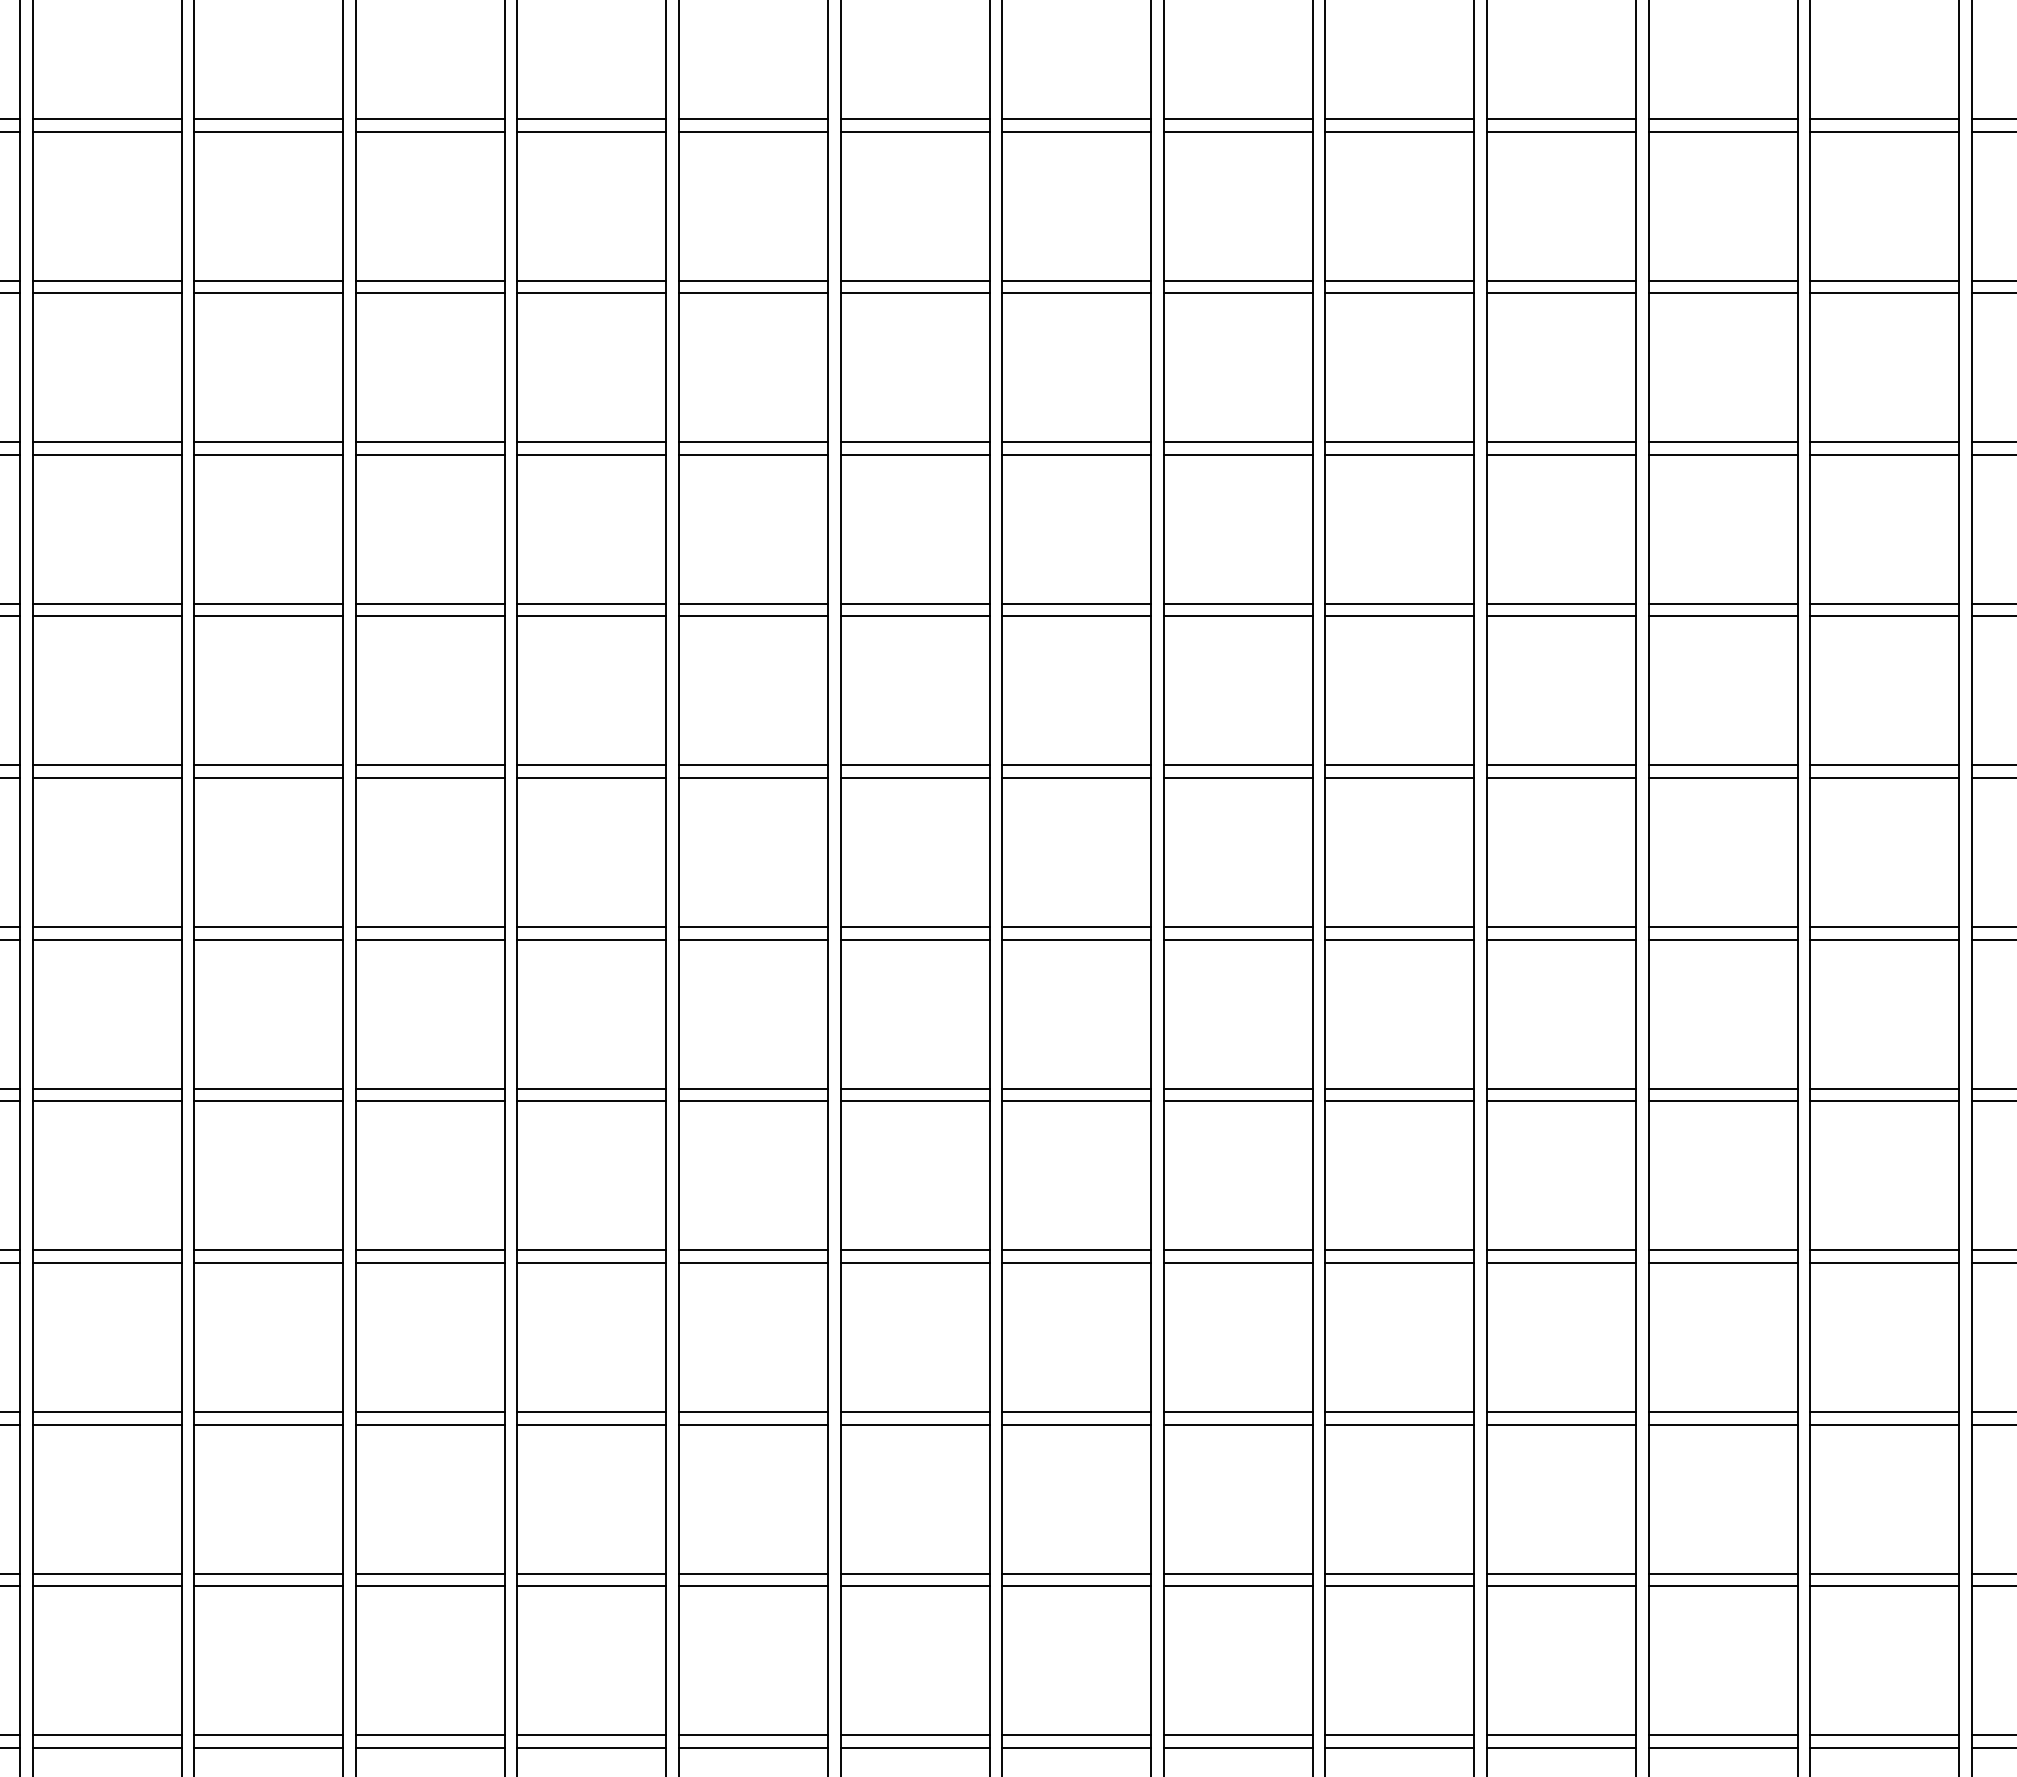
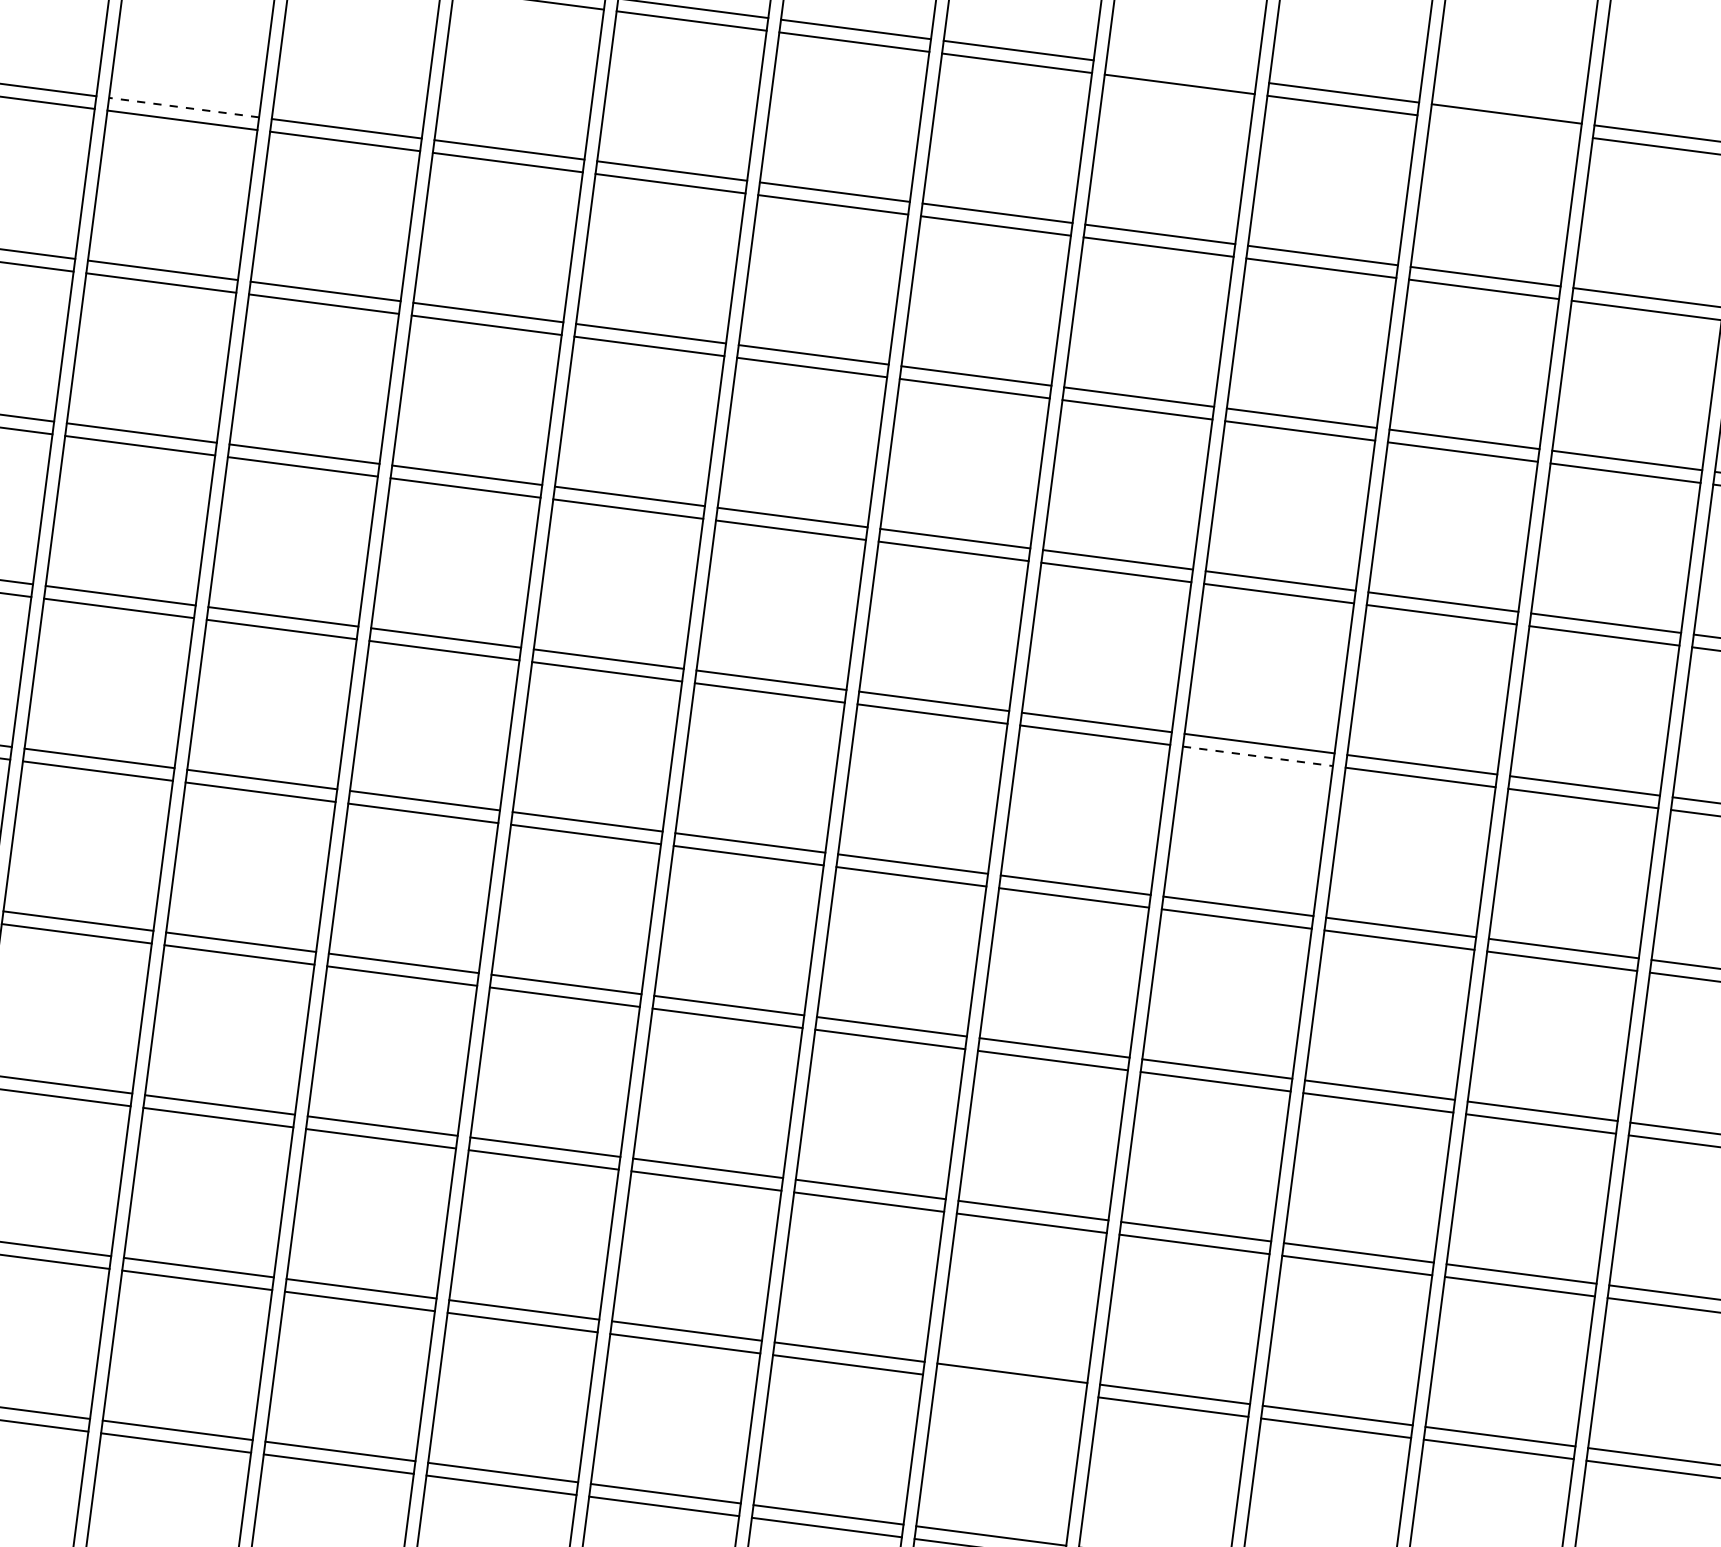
line: (1076, 280) -> (1181, 71), removed
line: (1399, 293) -> (1504, 126), removed
line: (107, 442) -> (184, 107), solid -> dashed
line: (1238, 939) -> (1258, 756), solid -> dashed
line: (1076, 1586) -> (1010, 1386), removed

